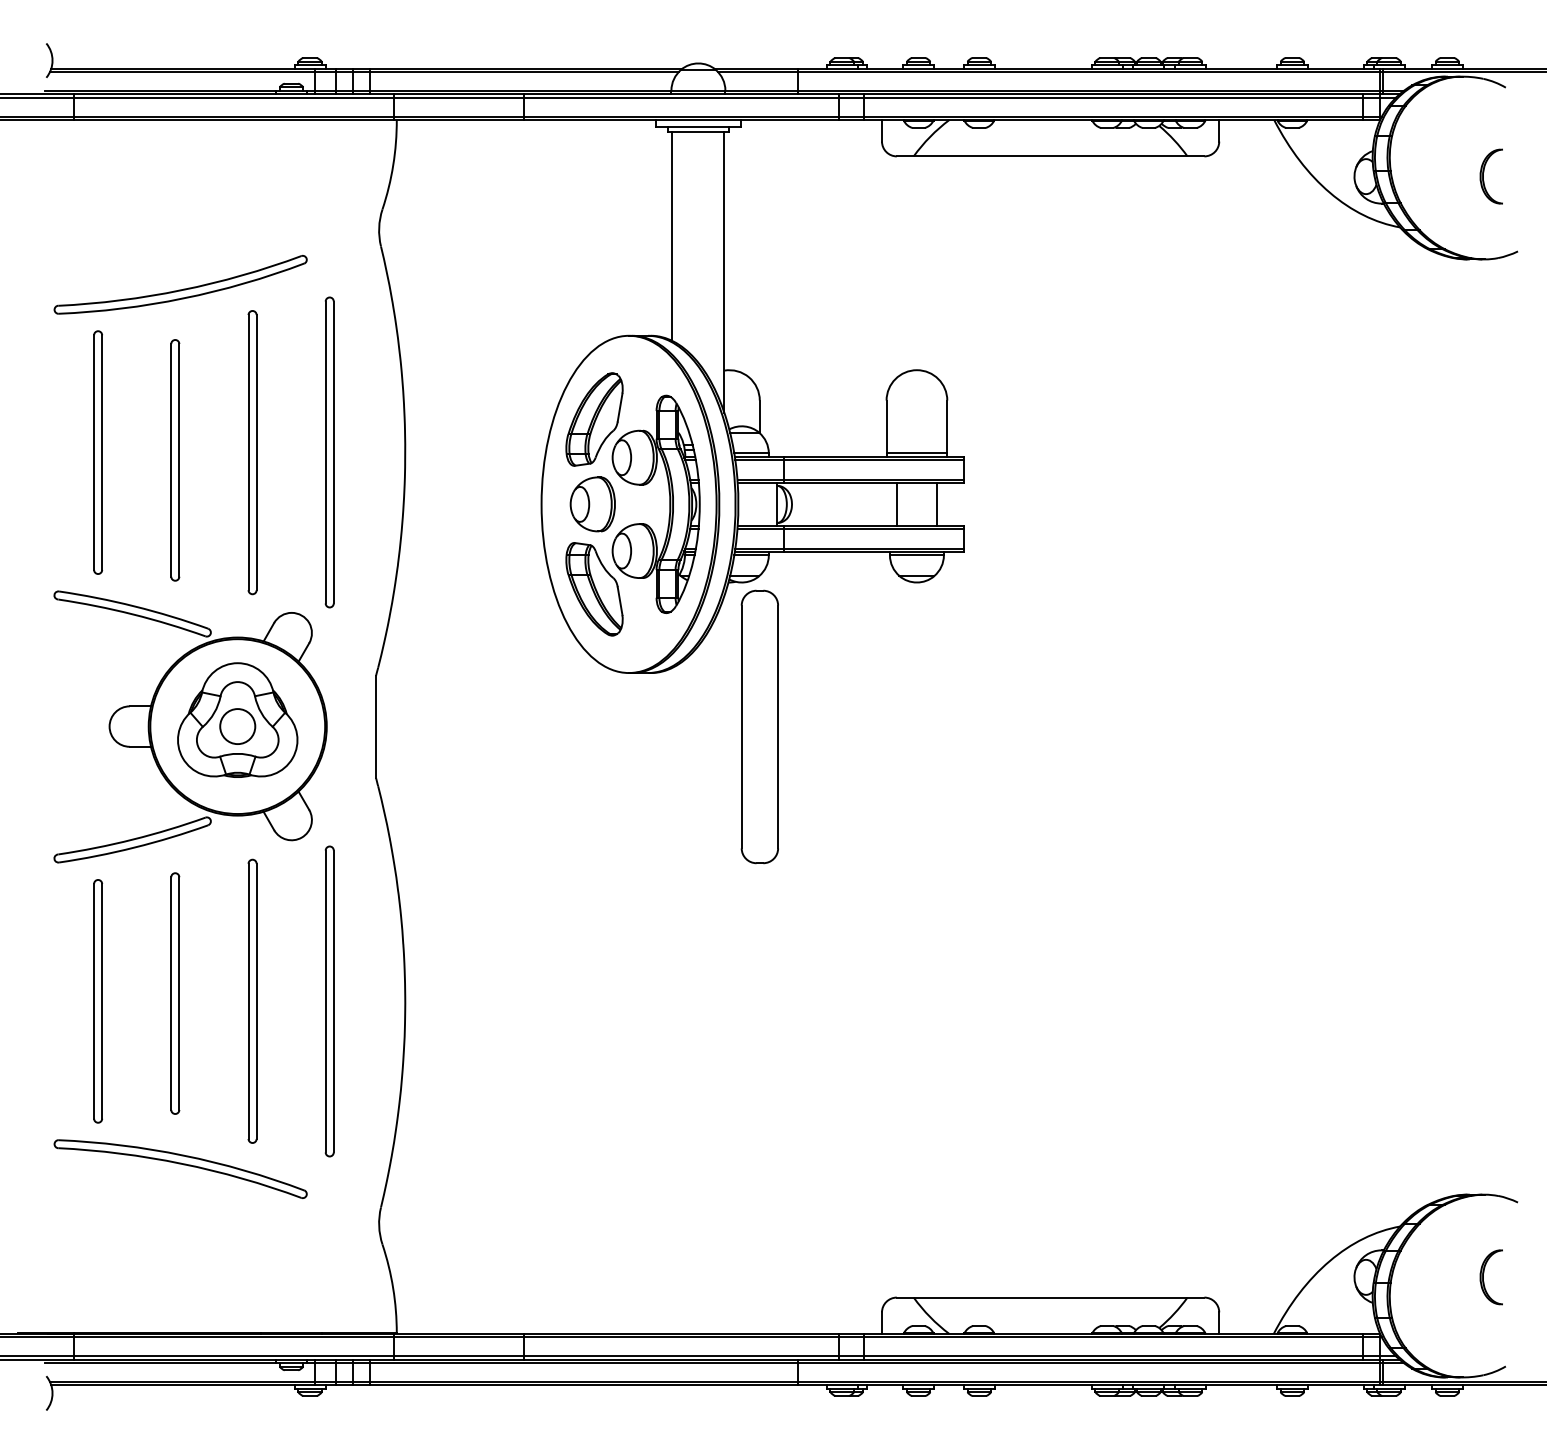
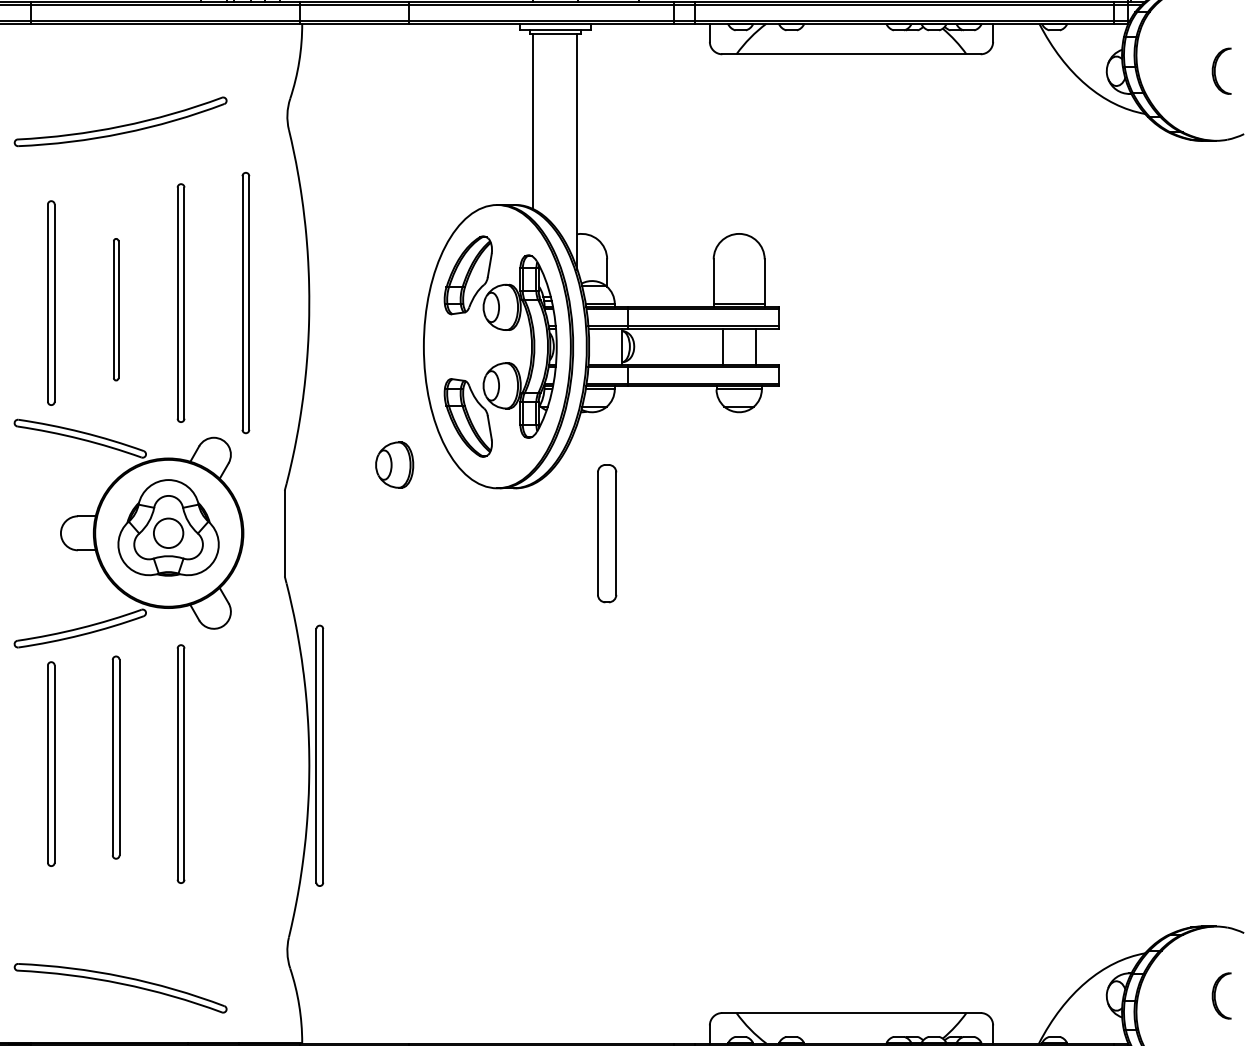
part: (180, 284) -> (120, 121), moved
part: (175, 460) -> (116, 309), size x0.7
part: (592, 504) -> (394, 465), moved
part: (759, 726) -> (606, 533), size x0.6
part: (329, 1001) -> (319, 755), moved
part: (180, 1168) -> (120, 987), moved

